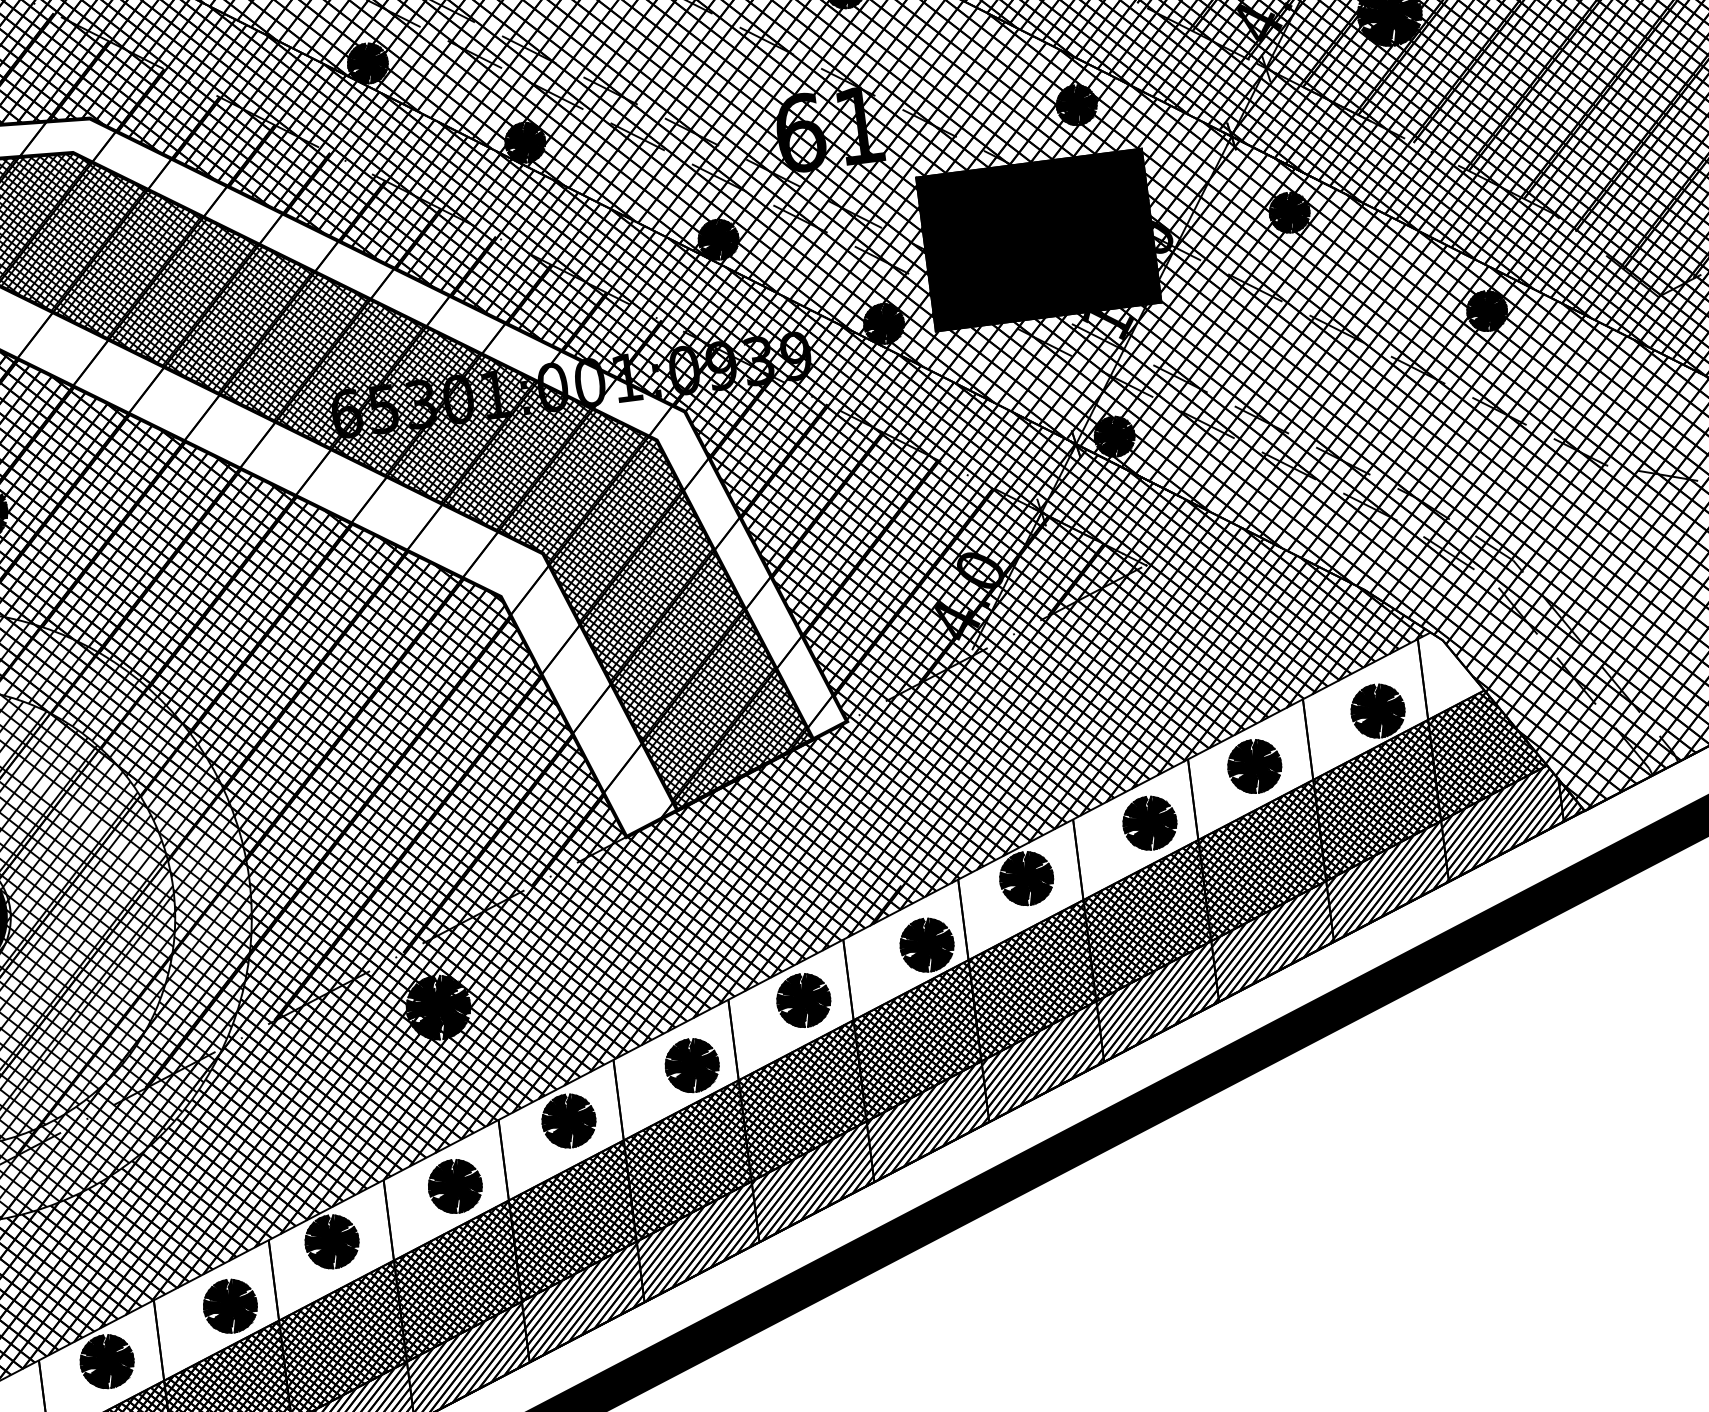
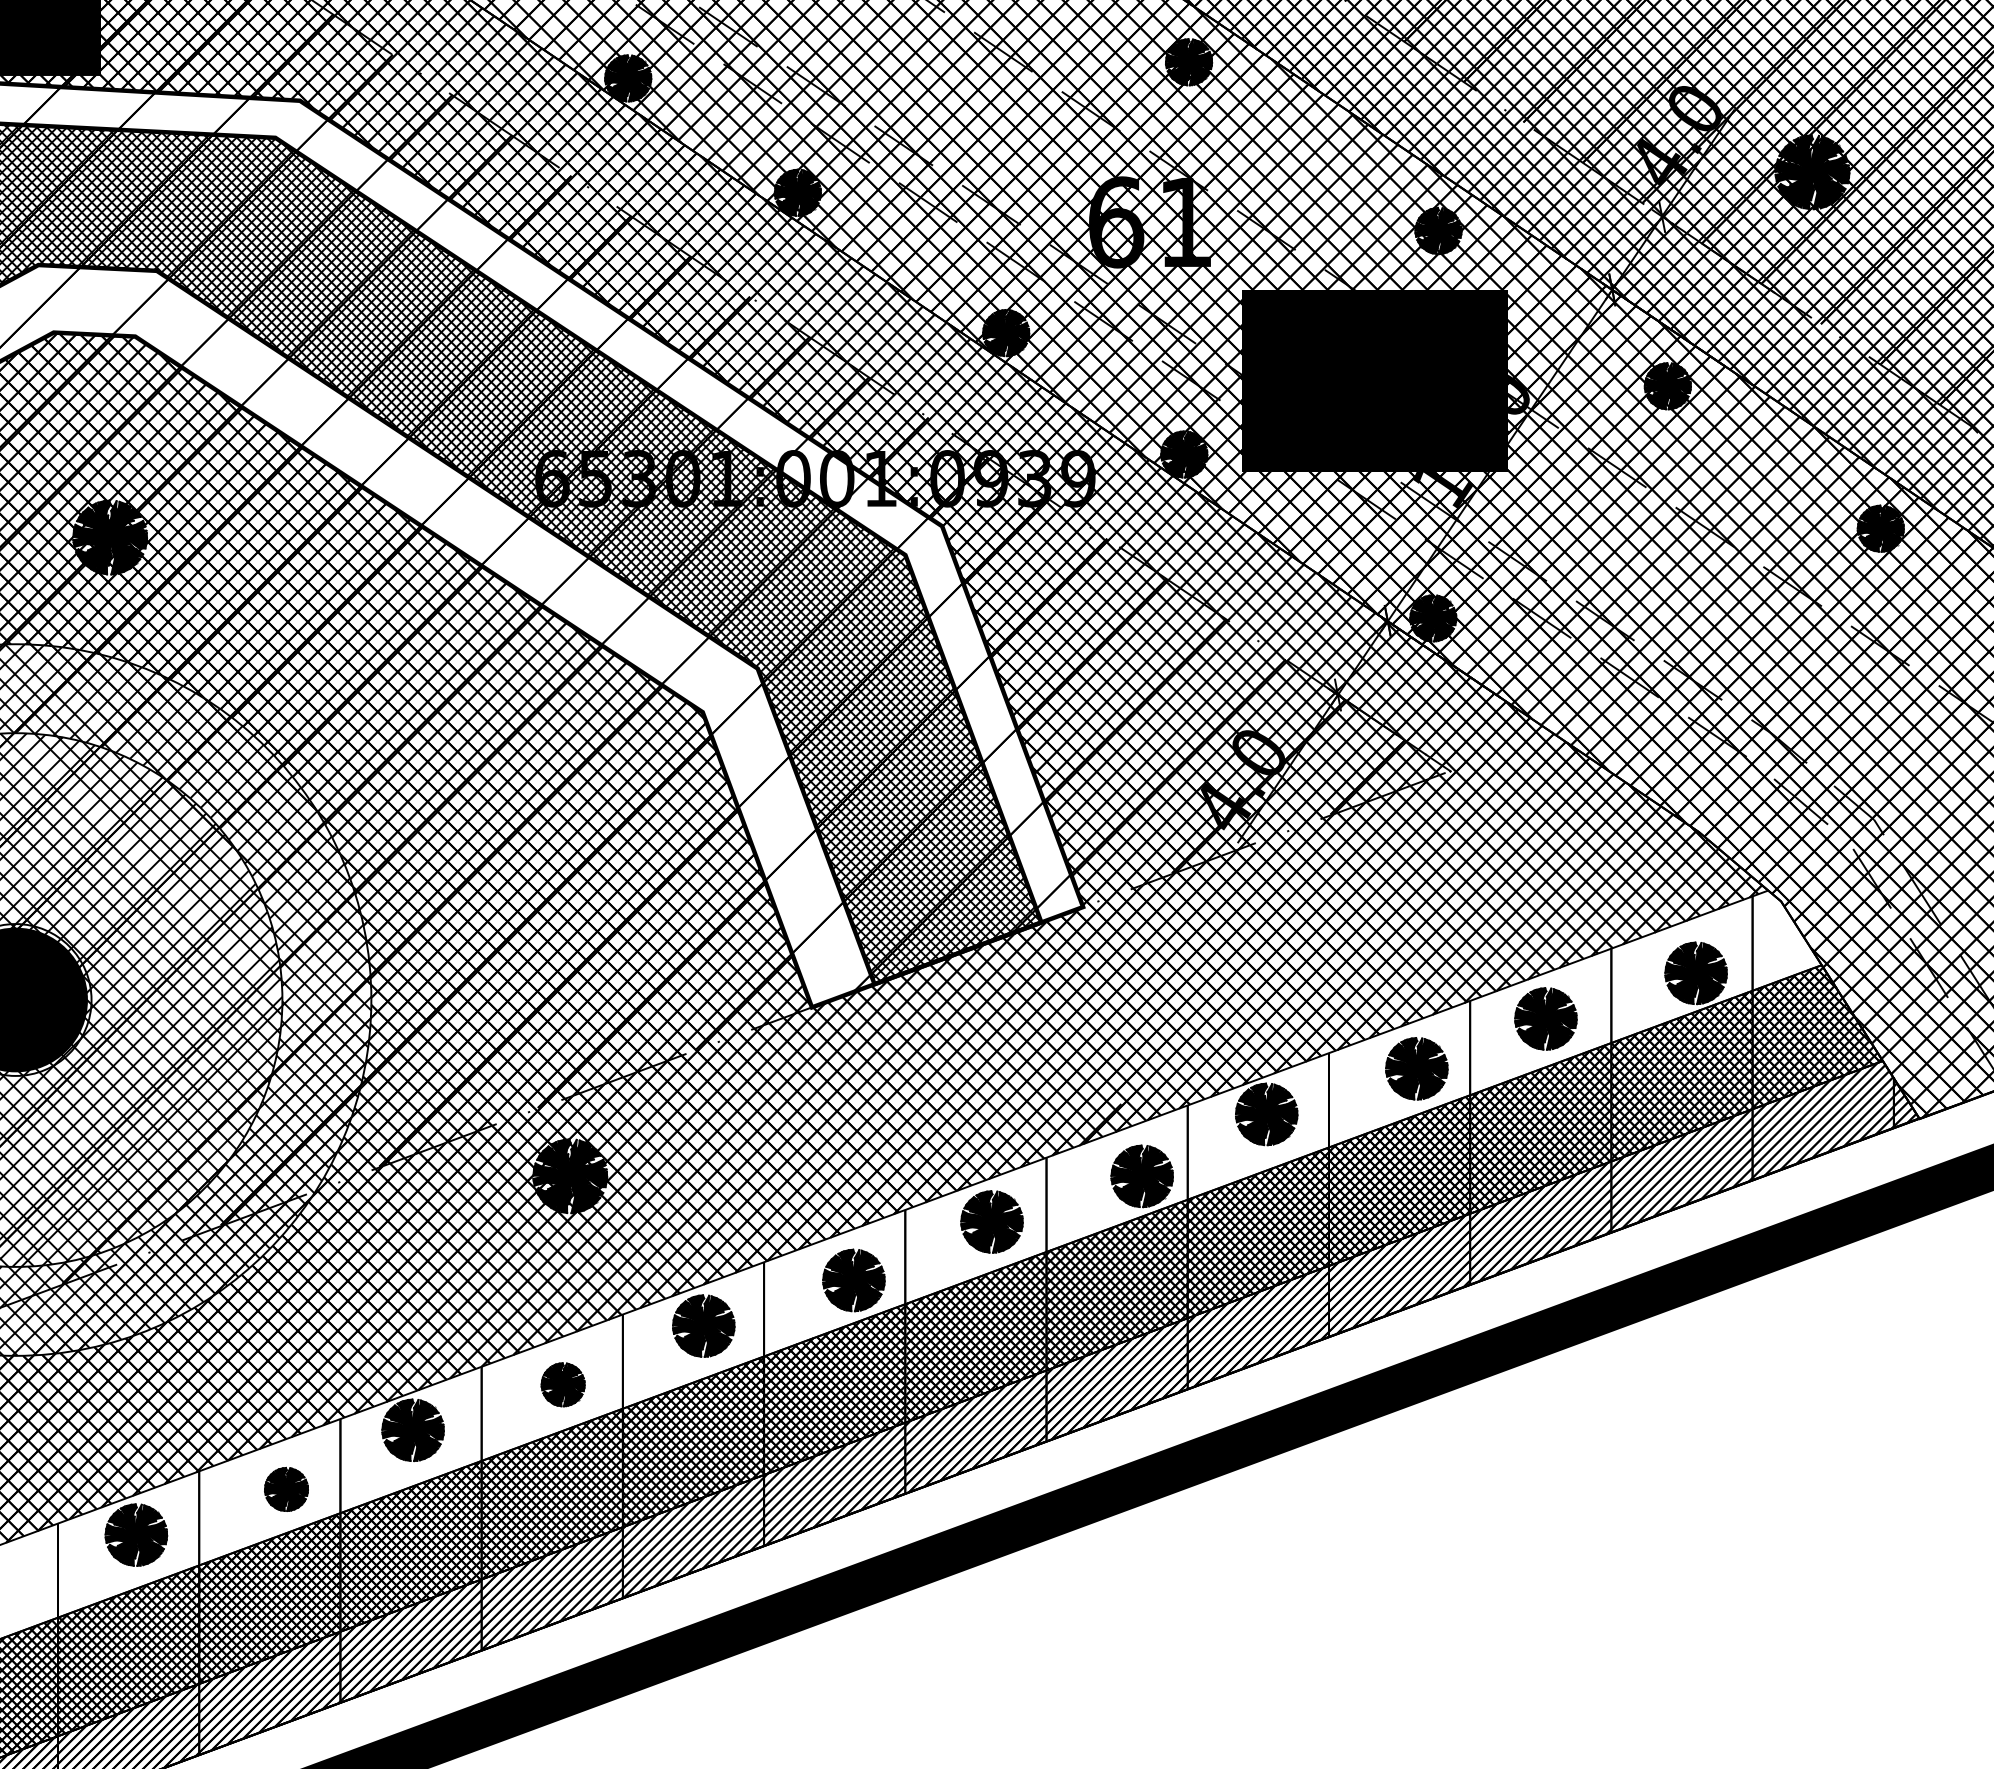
part: (454, 1186) -> (562, 1384), size x0.7
part: (230, 1306) -> (286, 1489), size x0.7

